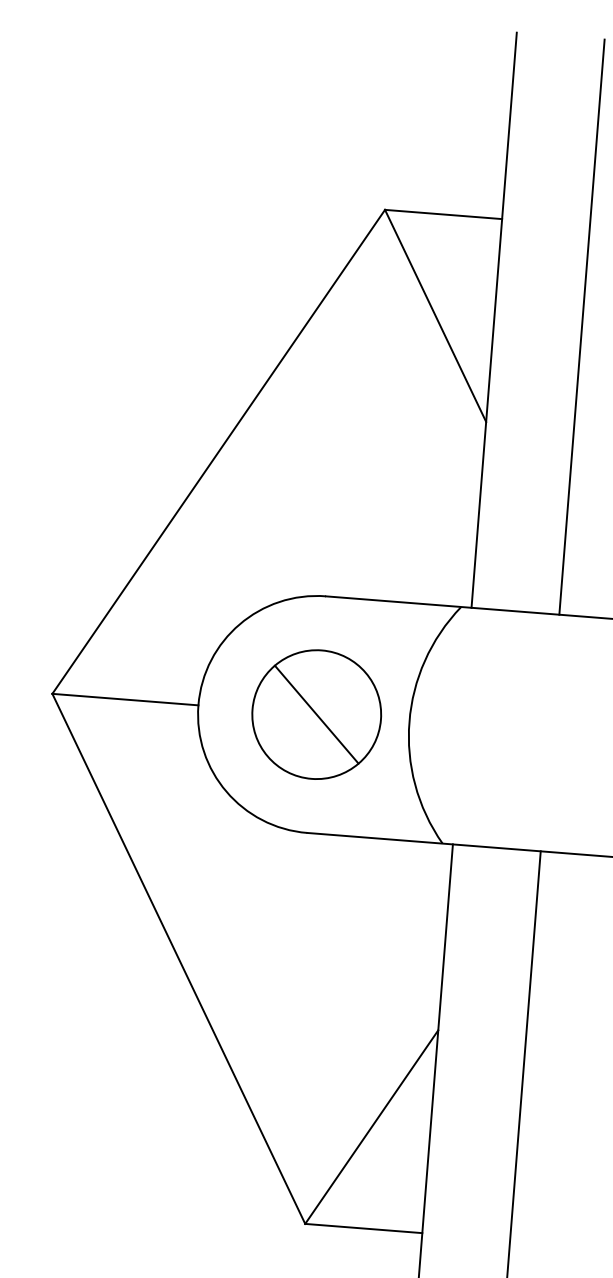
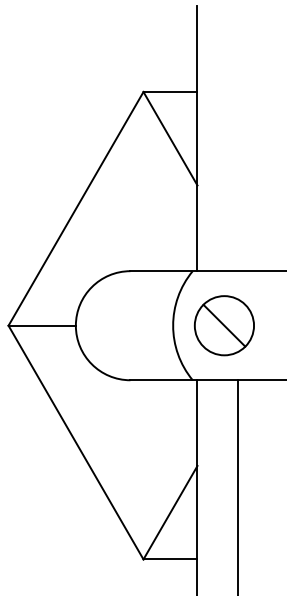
line: (580, 326) -> (237, 138), removed
part: (314, 714) -> (223, 325), moved

